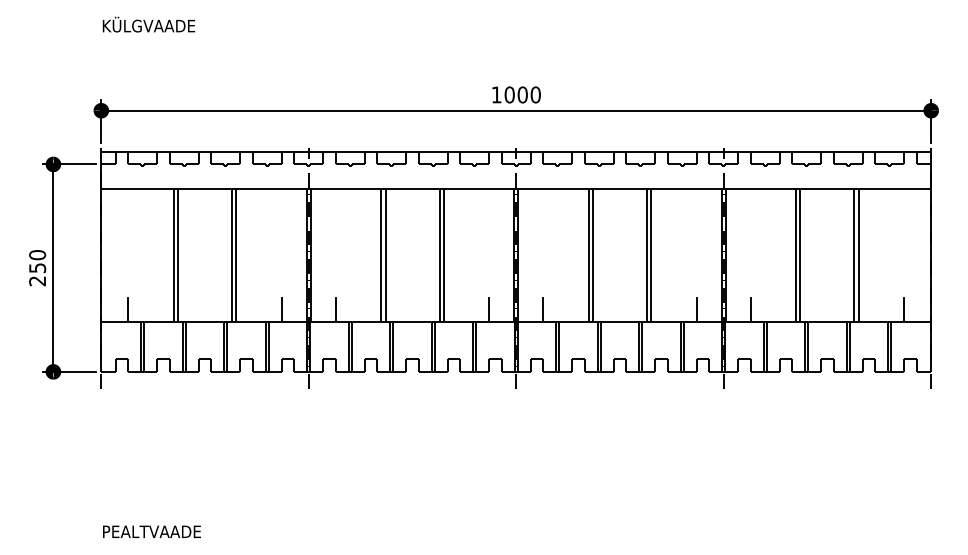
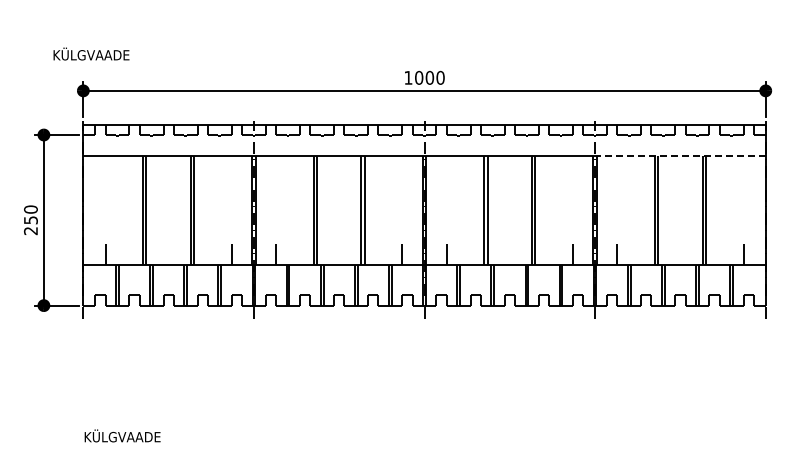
text: (148, 23) -> (91, 53), moved
line: (826, 189) -> (679, 155), solid -> dashed
text: (152, 529) -> (125, 435), PEALTVAADE -> KÜLGVAADE

